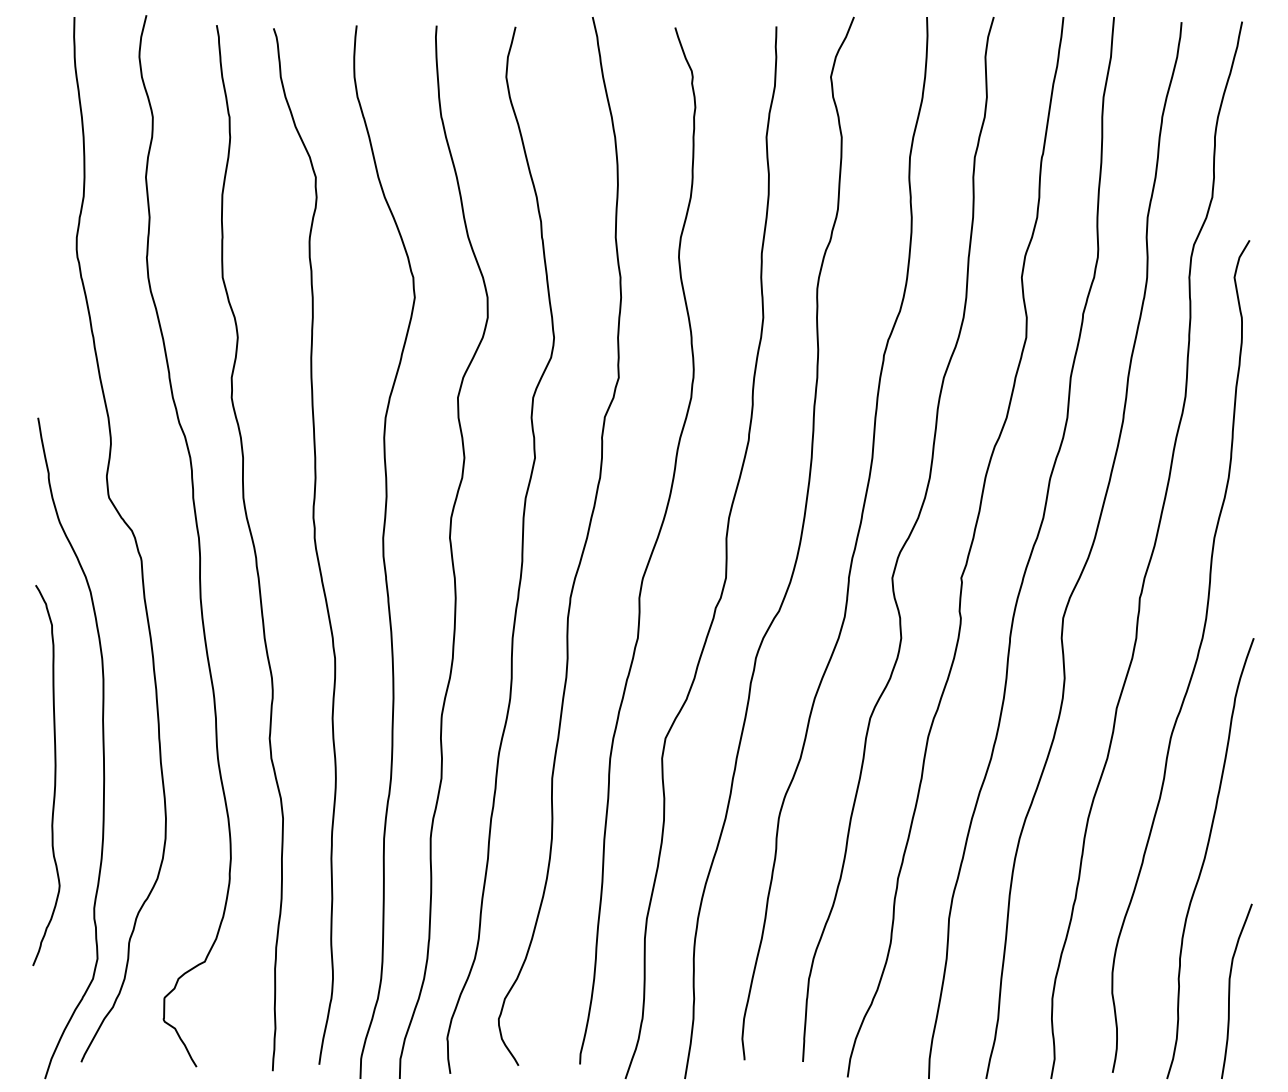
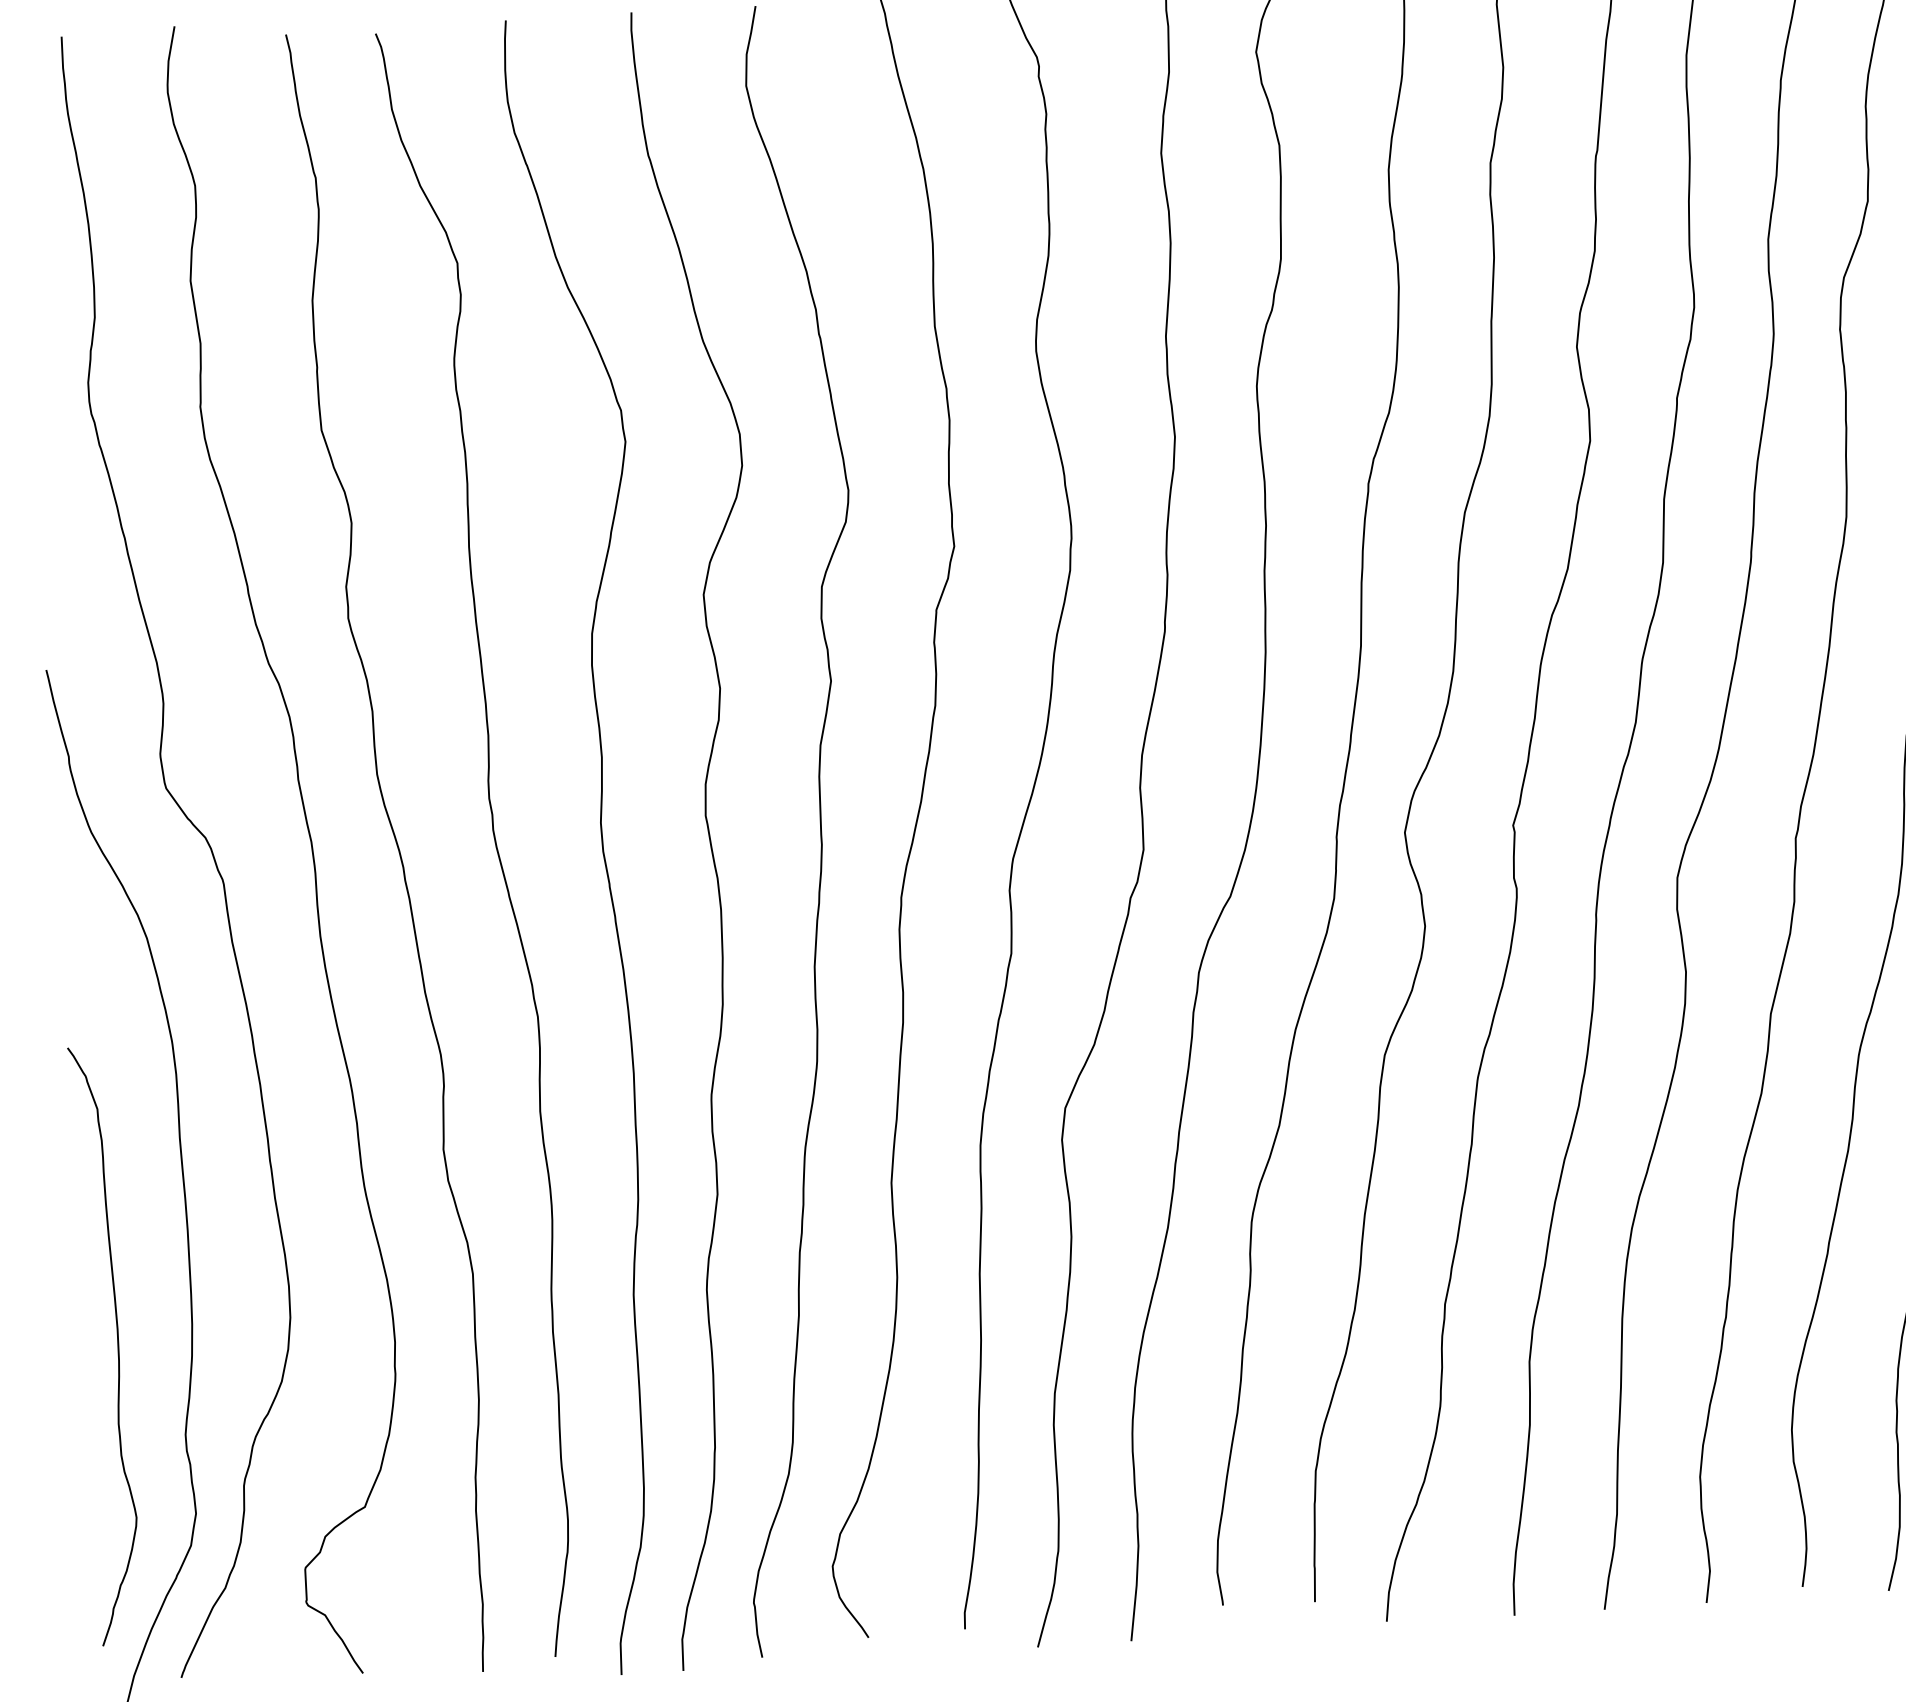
curve: (54, 775) -> (116, 1344), moved

